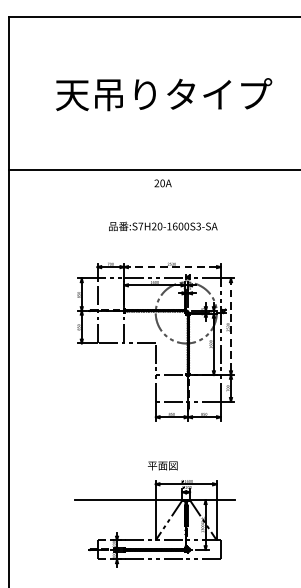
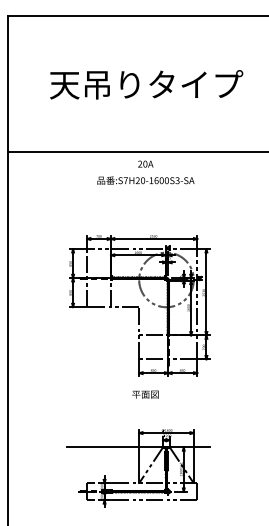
text: (162, 226) -> (145, 180), moved
line: (172, 267) -> (154, 239), dashed -> solid
line: (231, 327) -> (206, 292), dashed -> solid
text: (162, 465) -> (145, 394), moved

